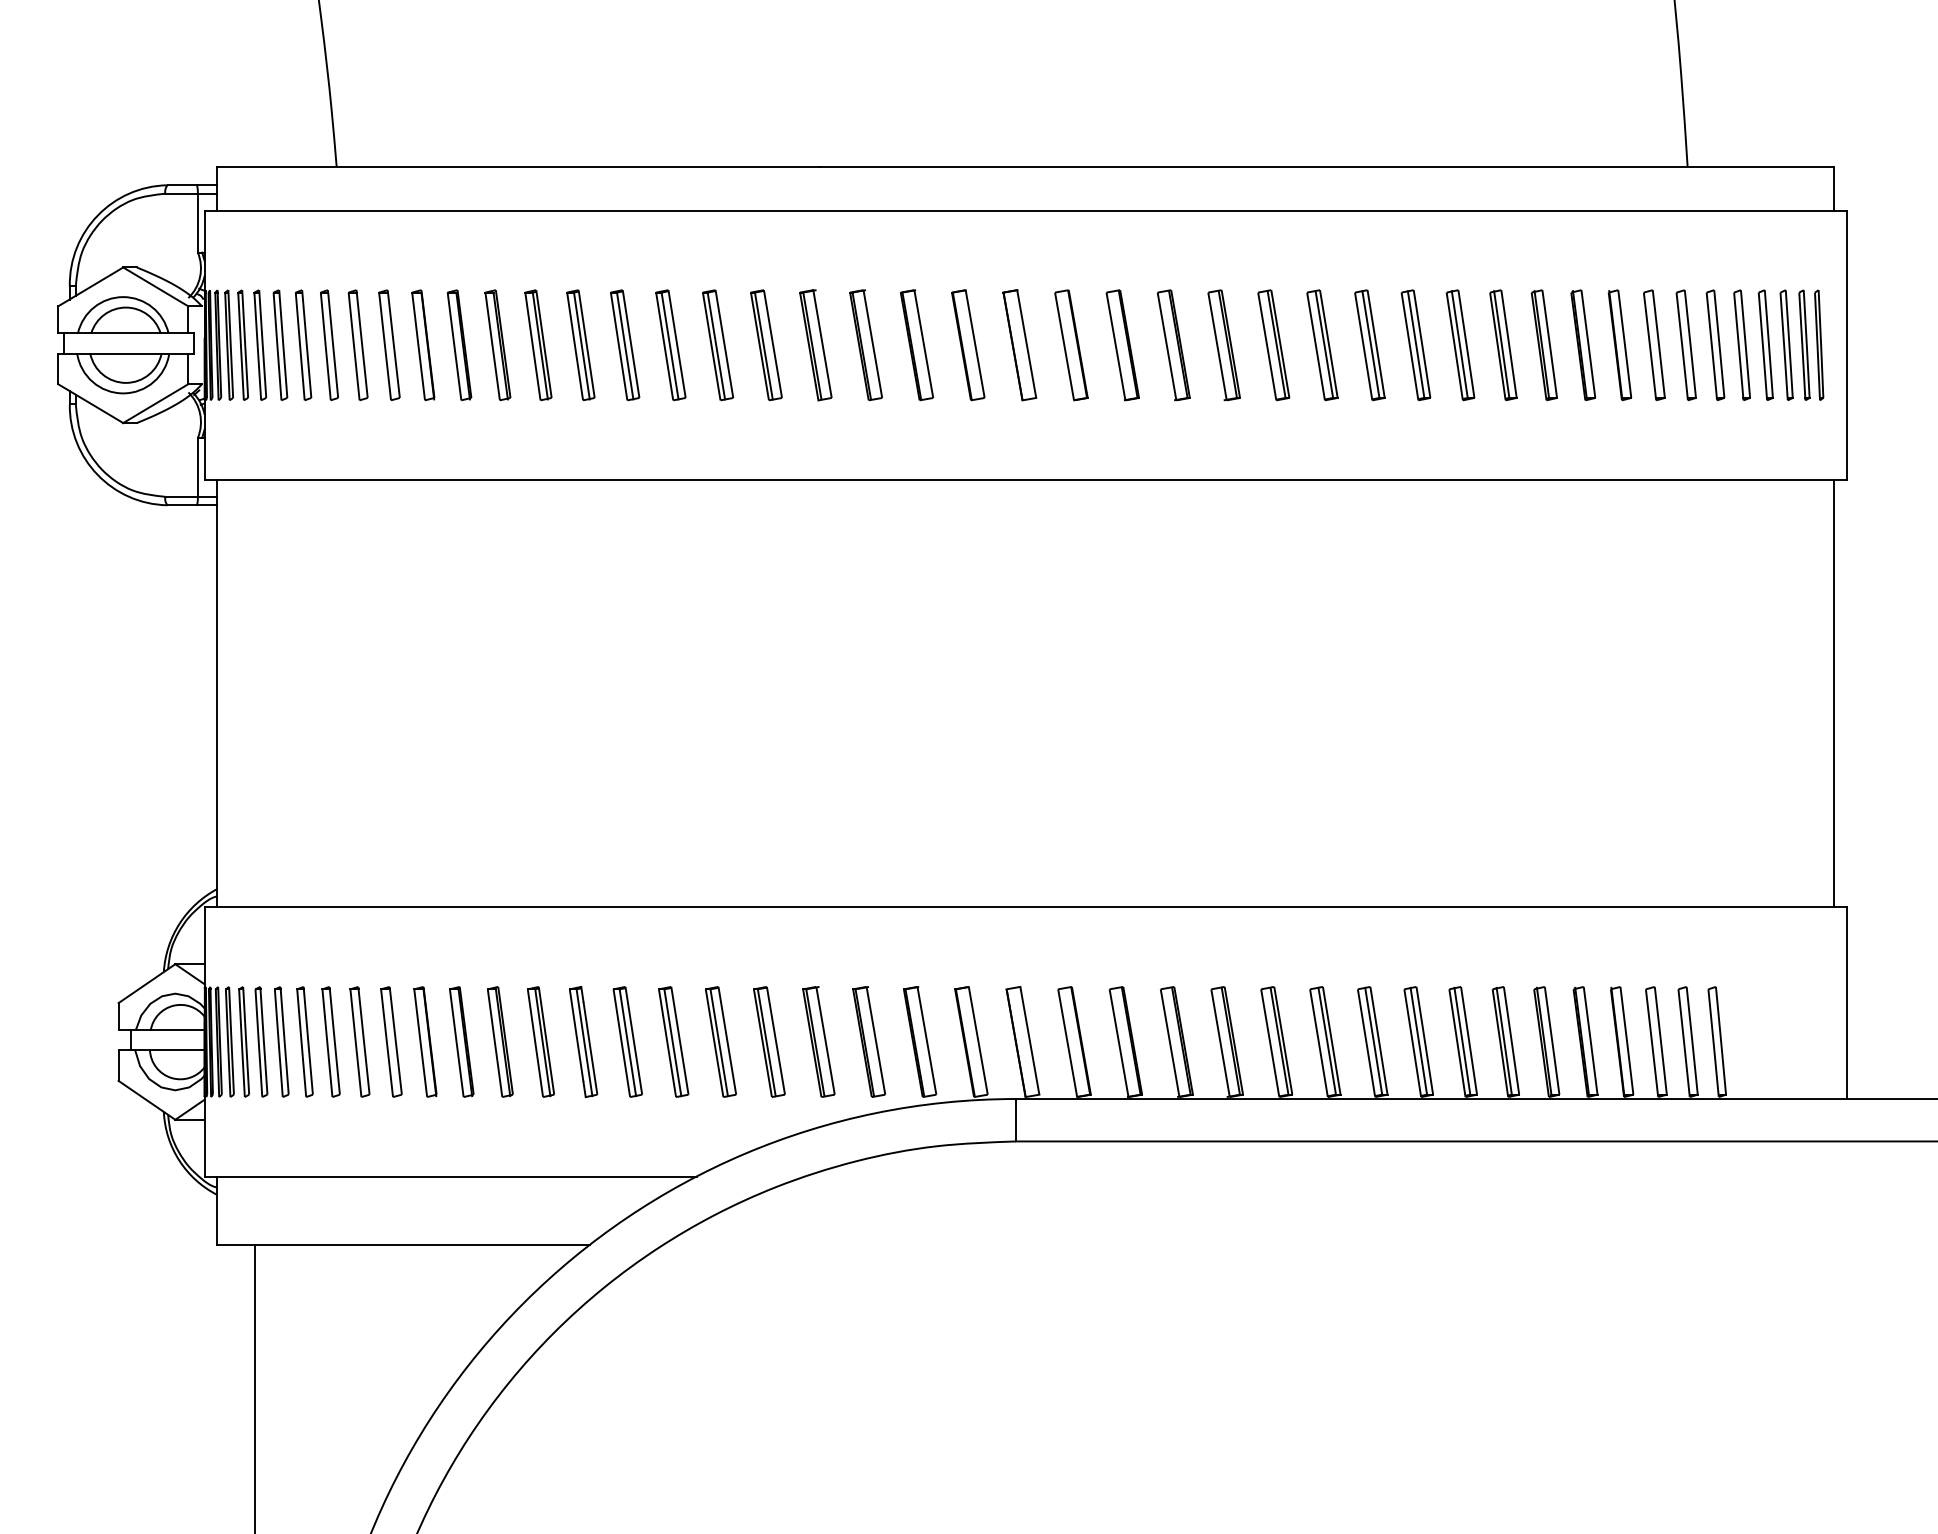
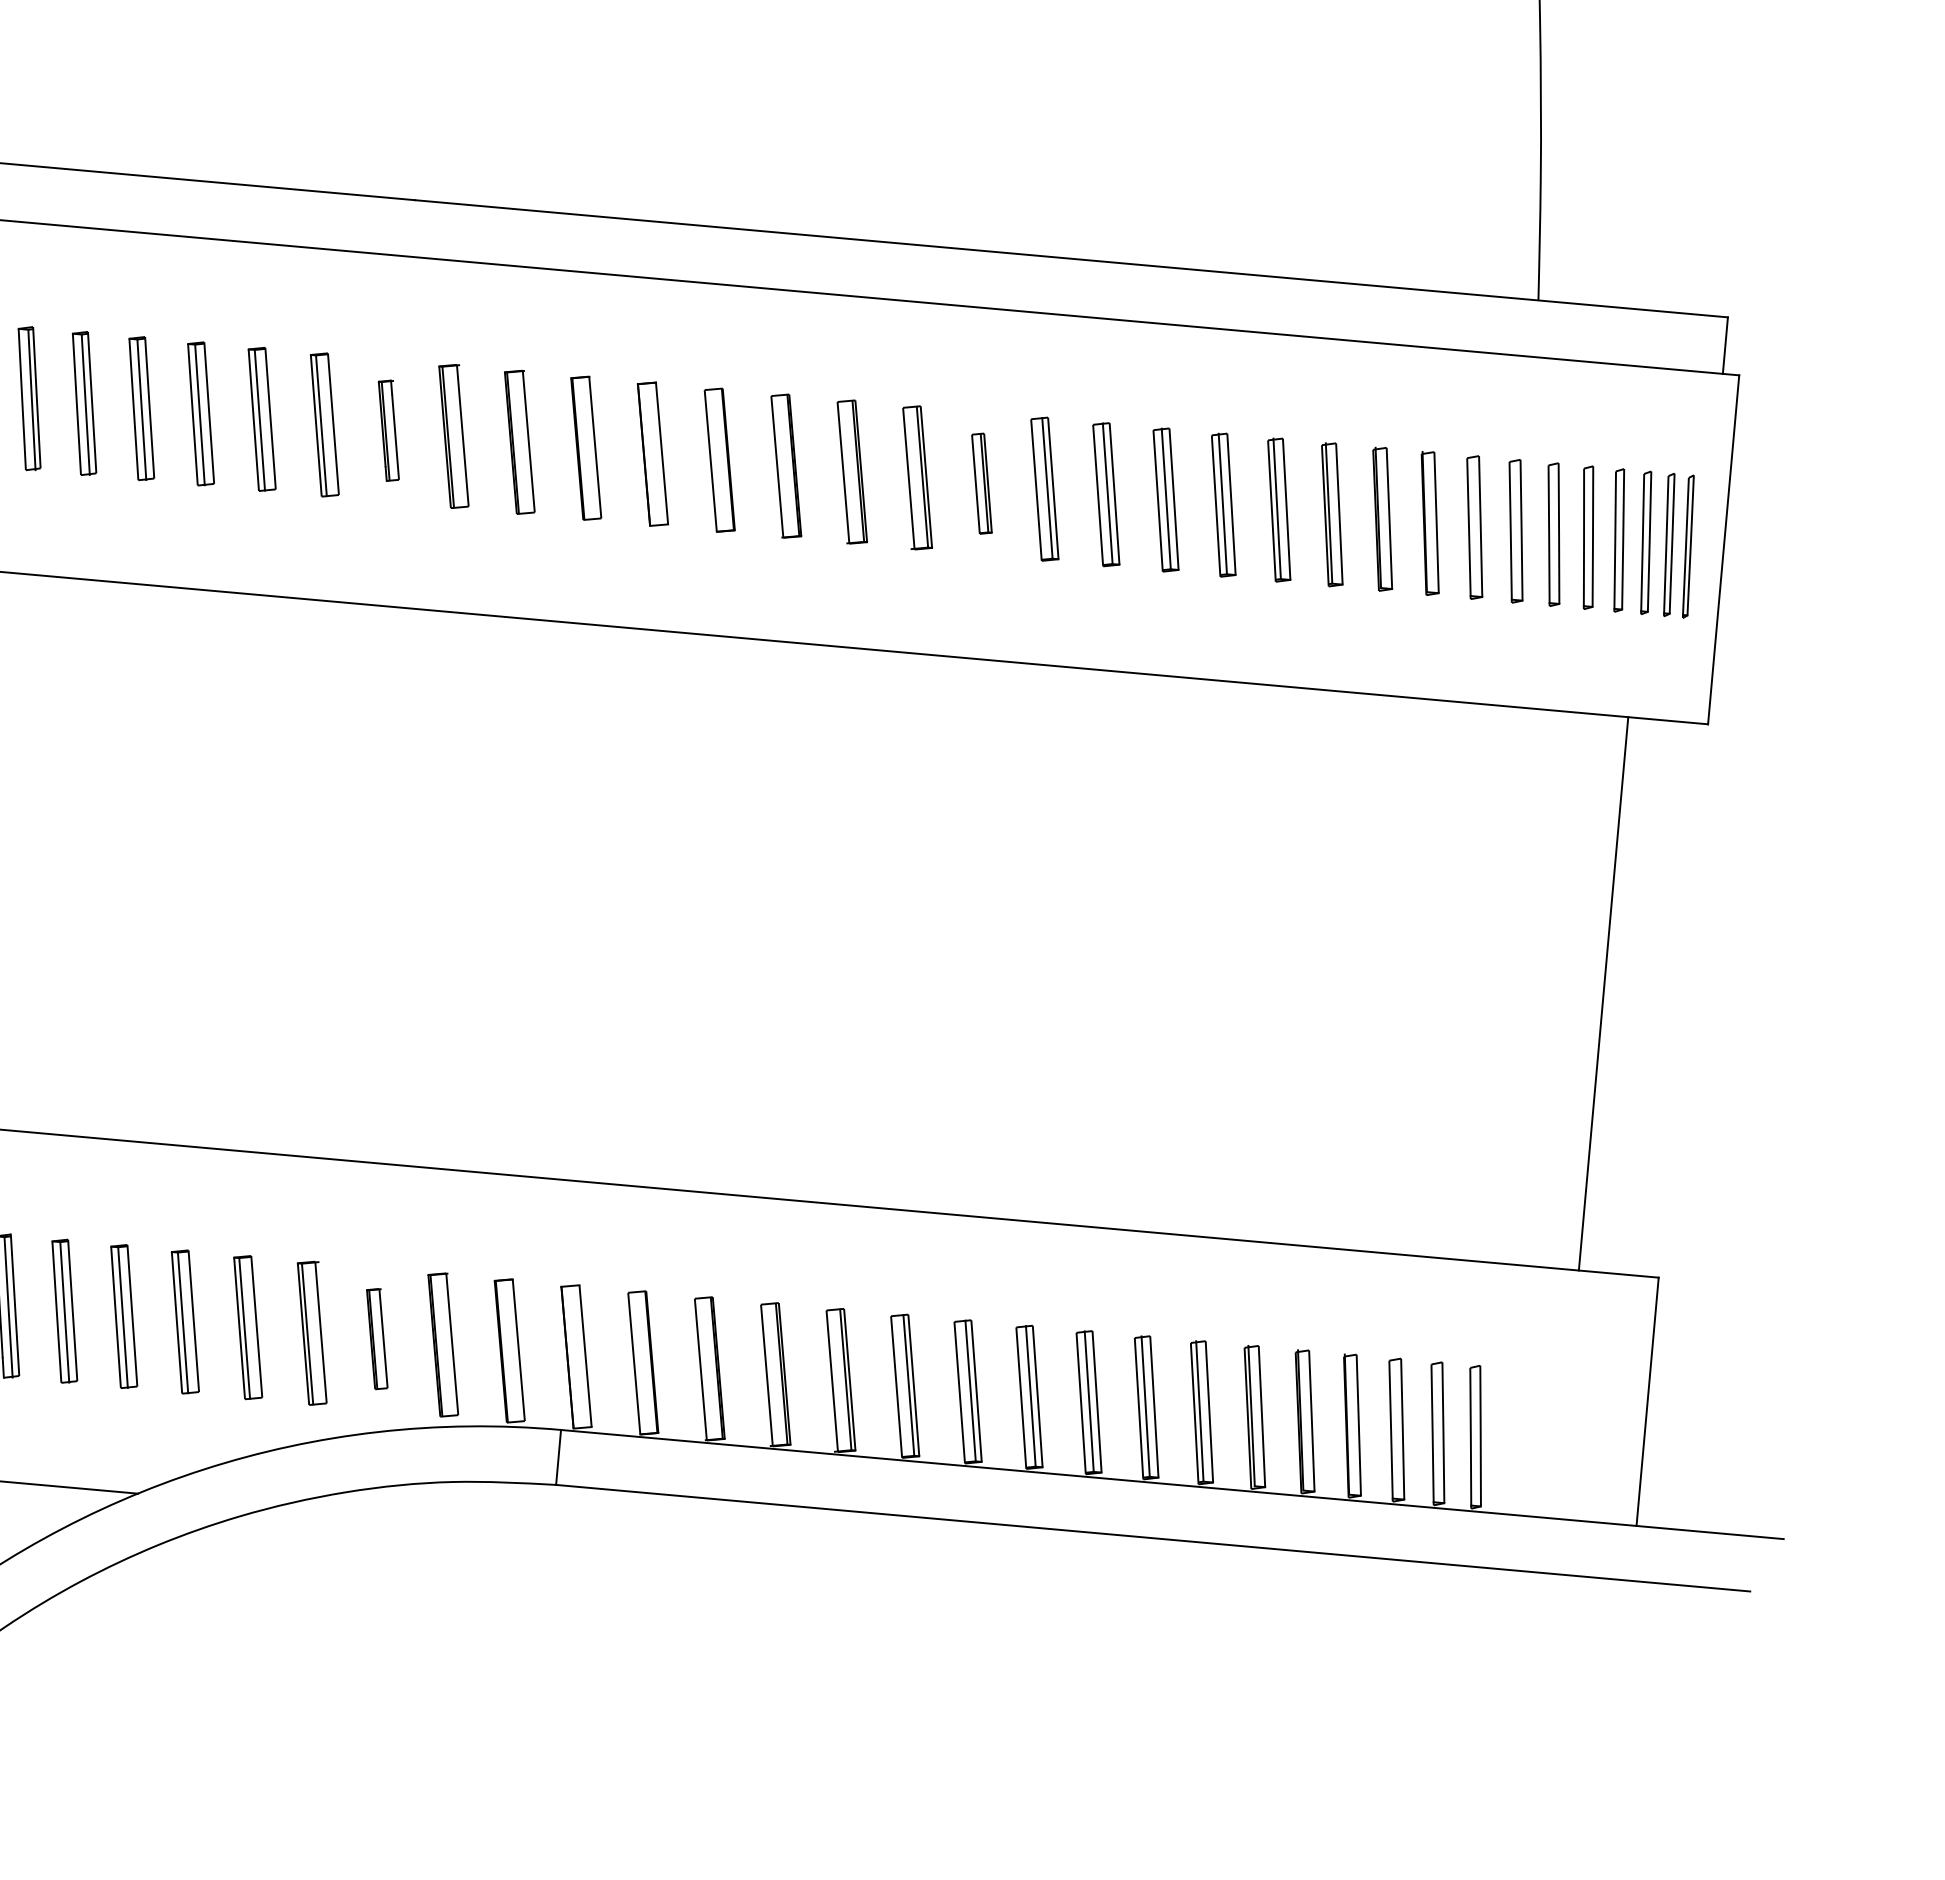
part: (815, 345) -> (388, 430), size x0.7
part: (1273, 345) -> (981, 483), size x0.7
line: (1833, 693) -> (1603, 993), moved
part: (868, 1041) -> (376, 1338), size x0.7

